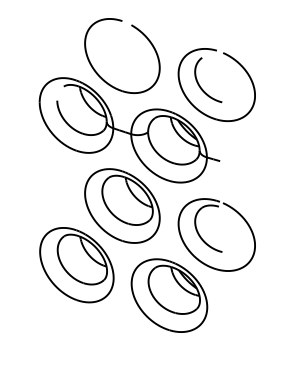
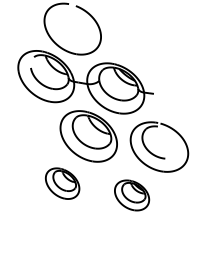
part: (207, 93) -> (137, 46), removed
part: (76, 265) -> (62, 183), size x0.6
part: (169, 295) -> (132, 195), size x0.6

